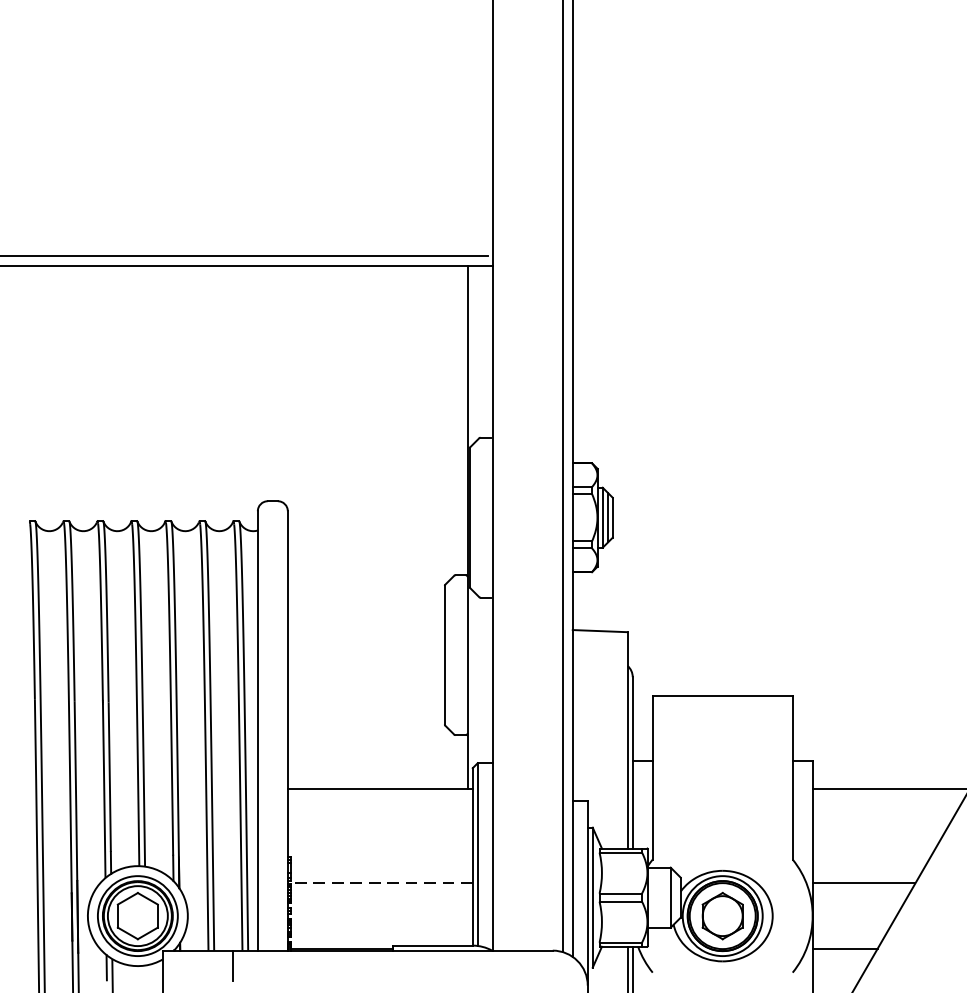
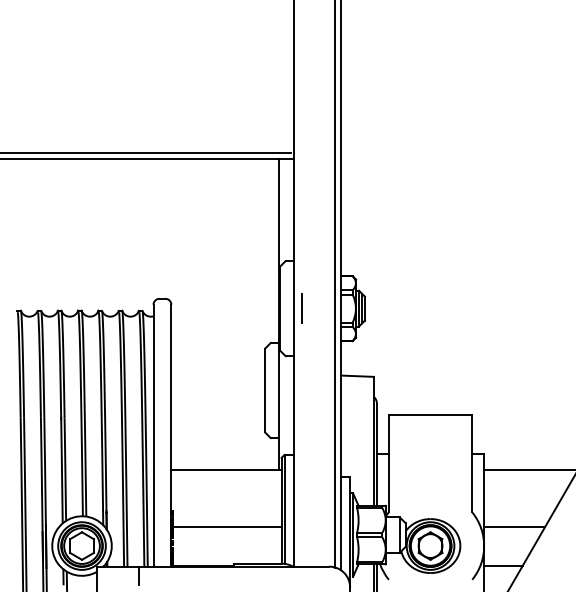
line: (507, 517) -> (302, 308), added
line: (380, 883) -> (226, 526), dashed -> solid

